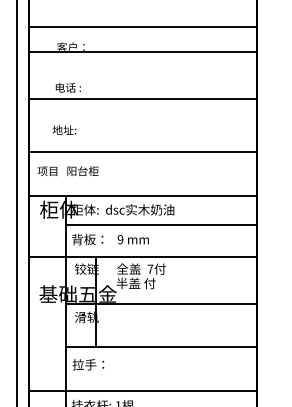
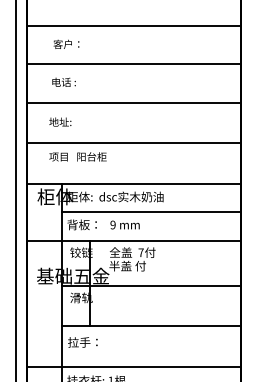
line: (143, 52) -> (134, 64), moved
line: (142, 99) -> (133, 103), moved
text: (67, 171) -> (77, 157), moved

